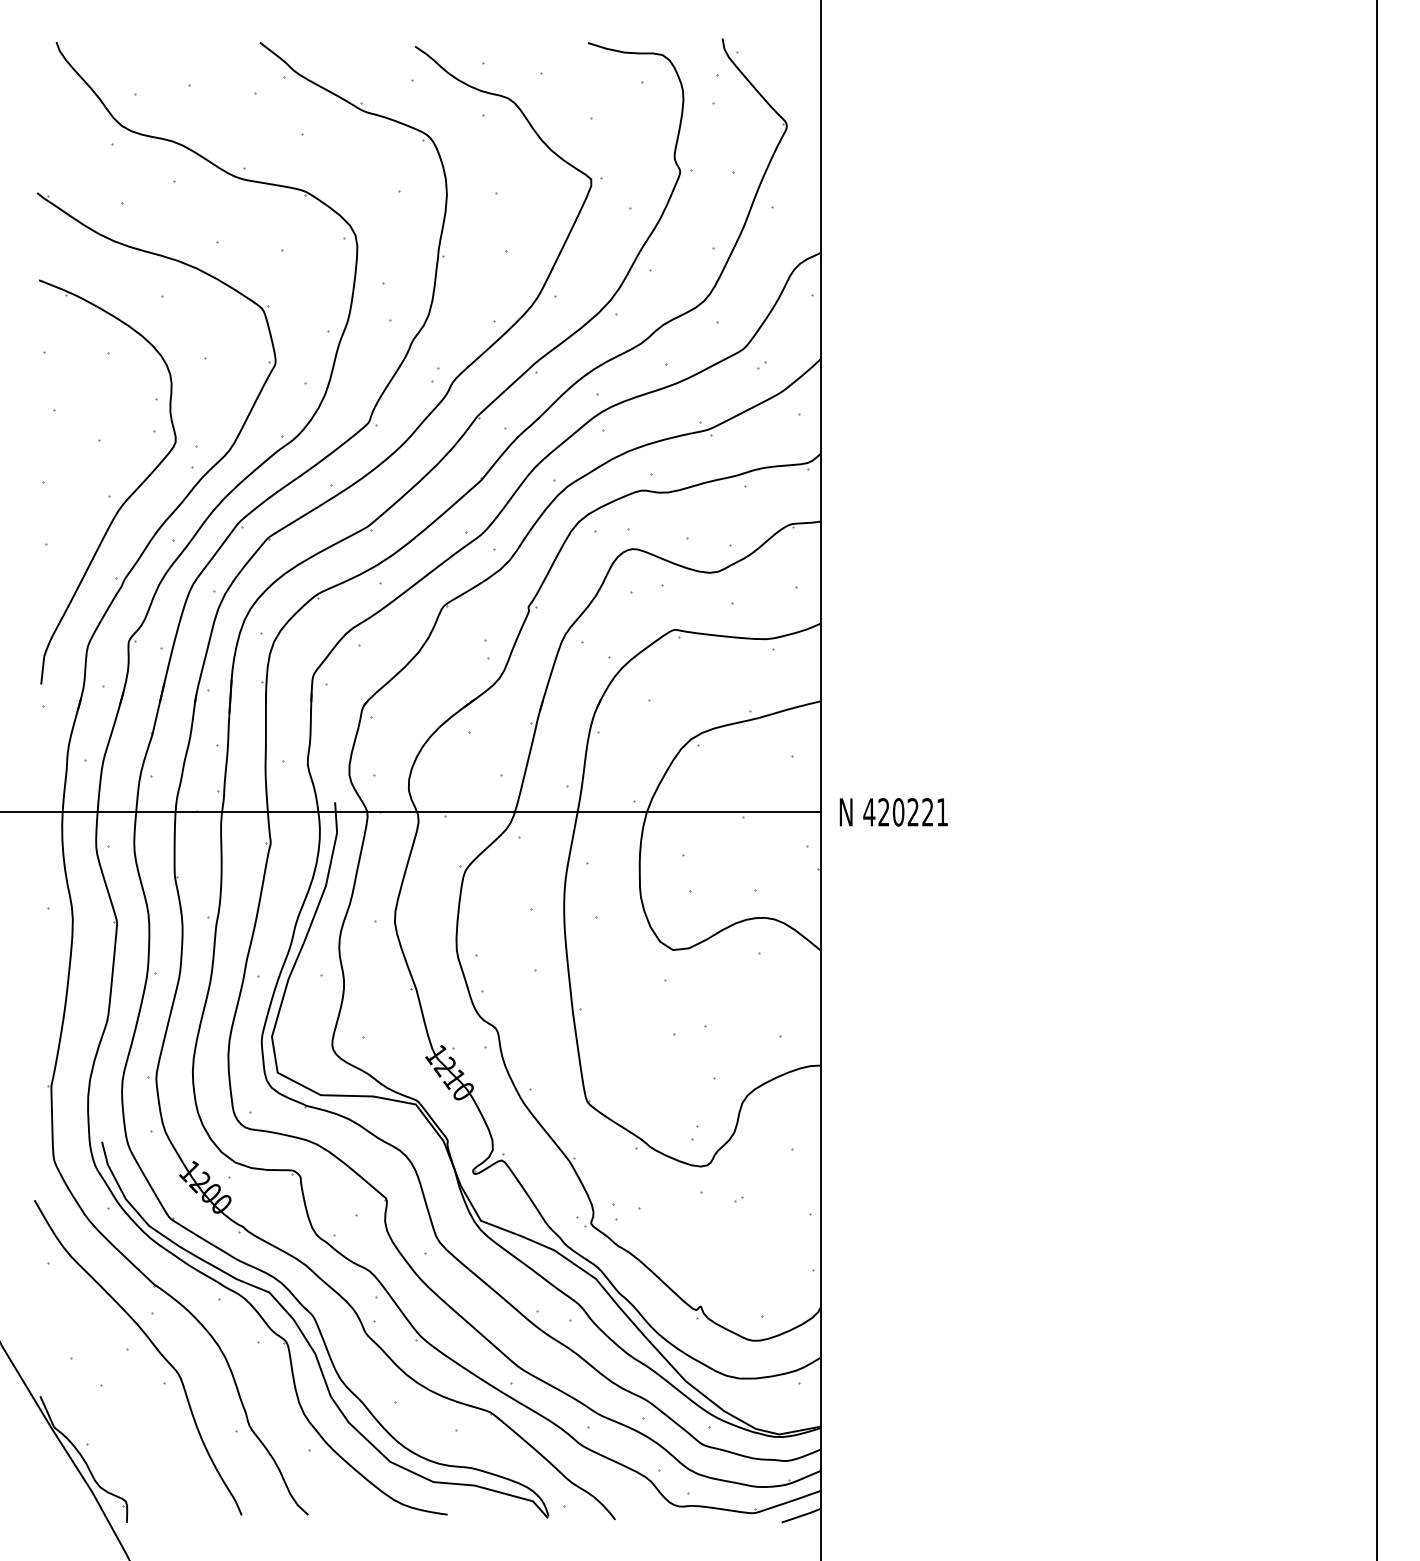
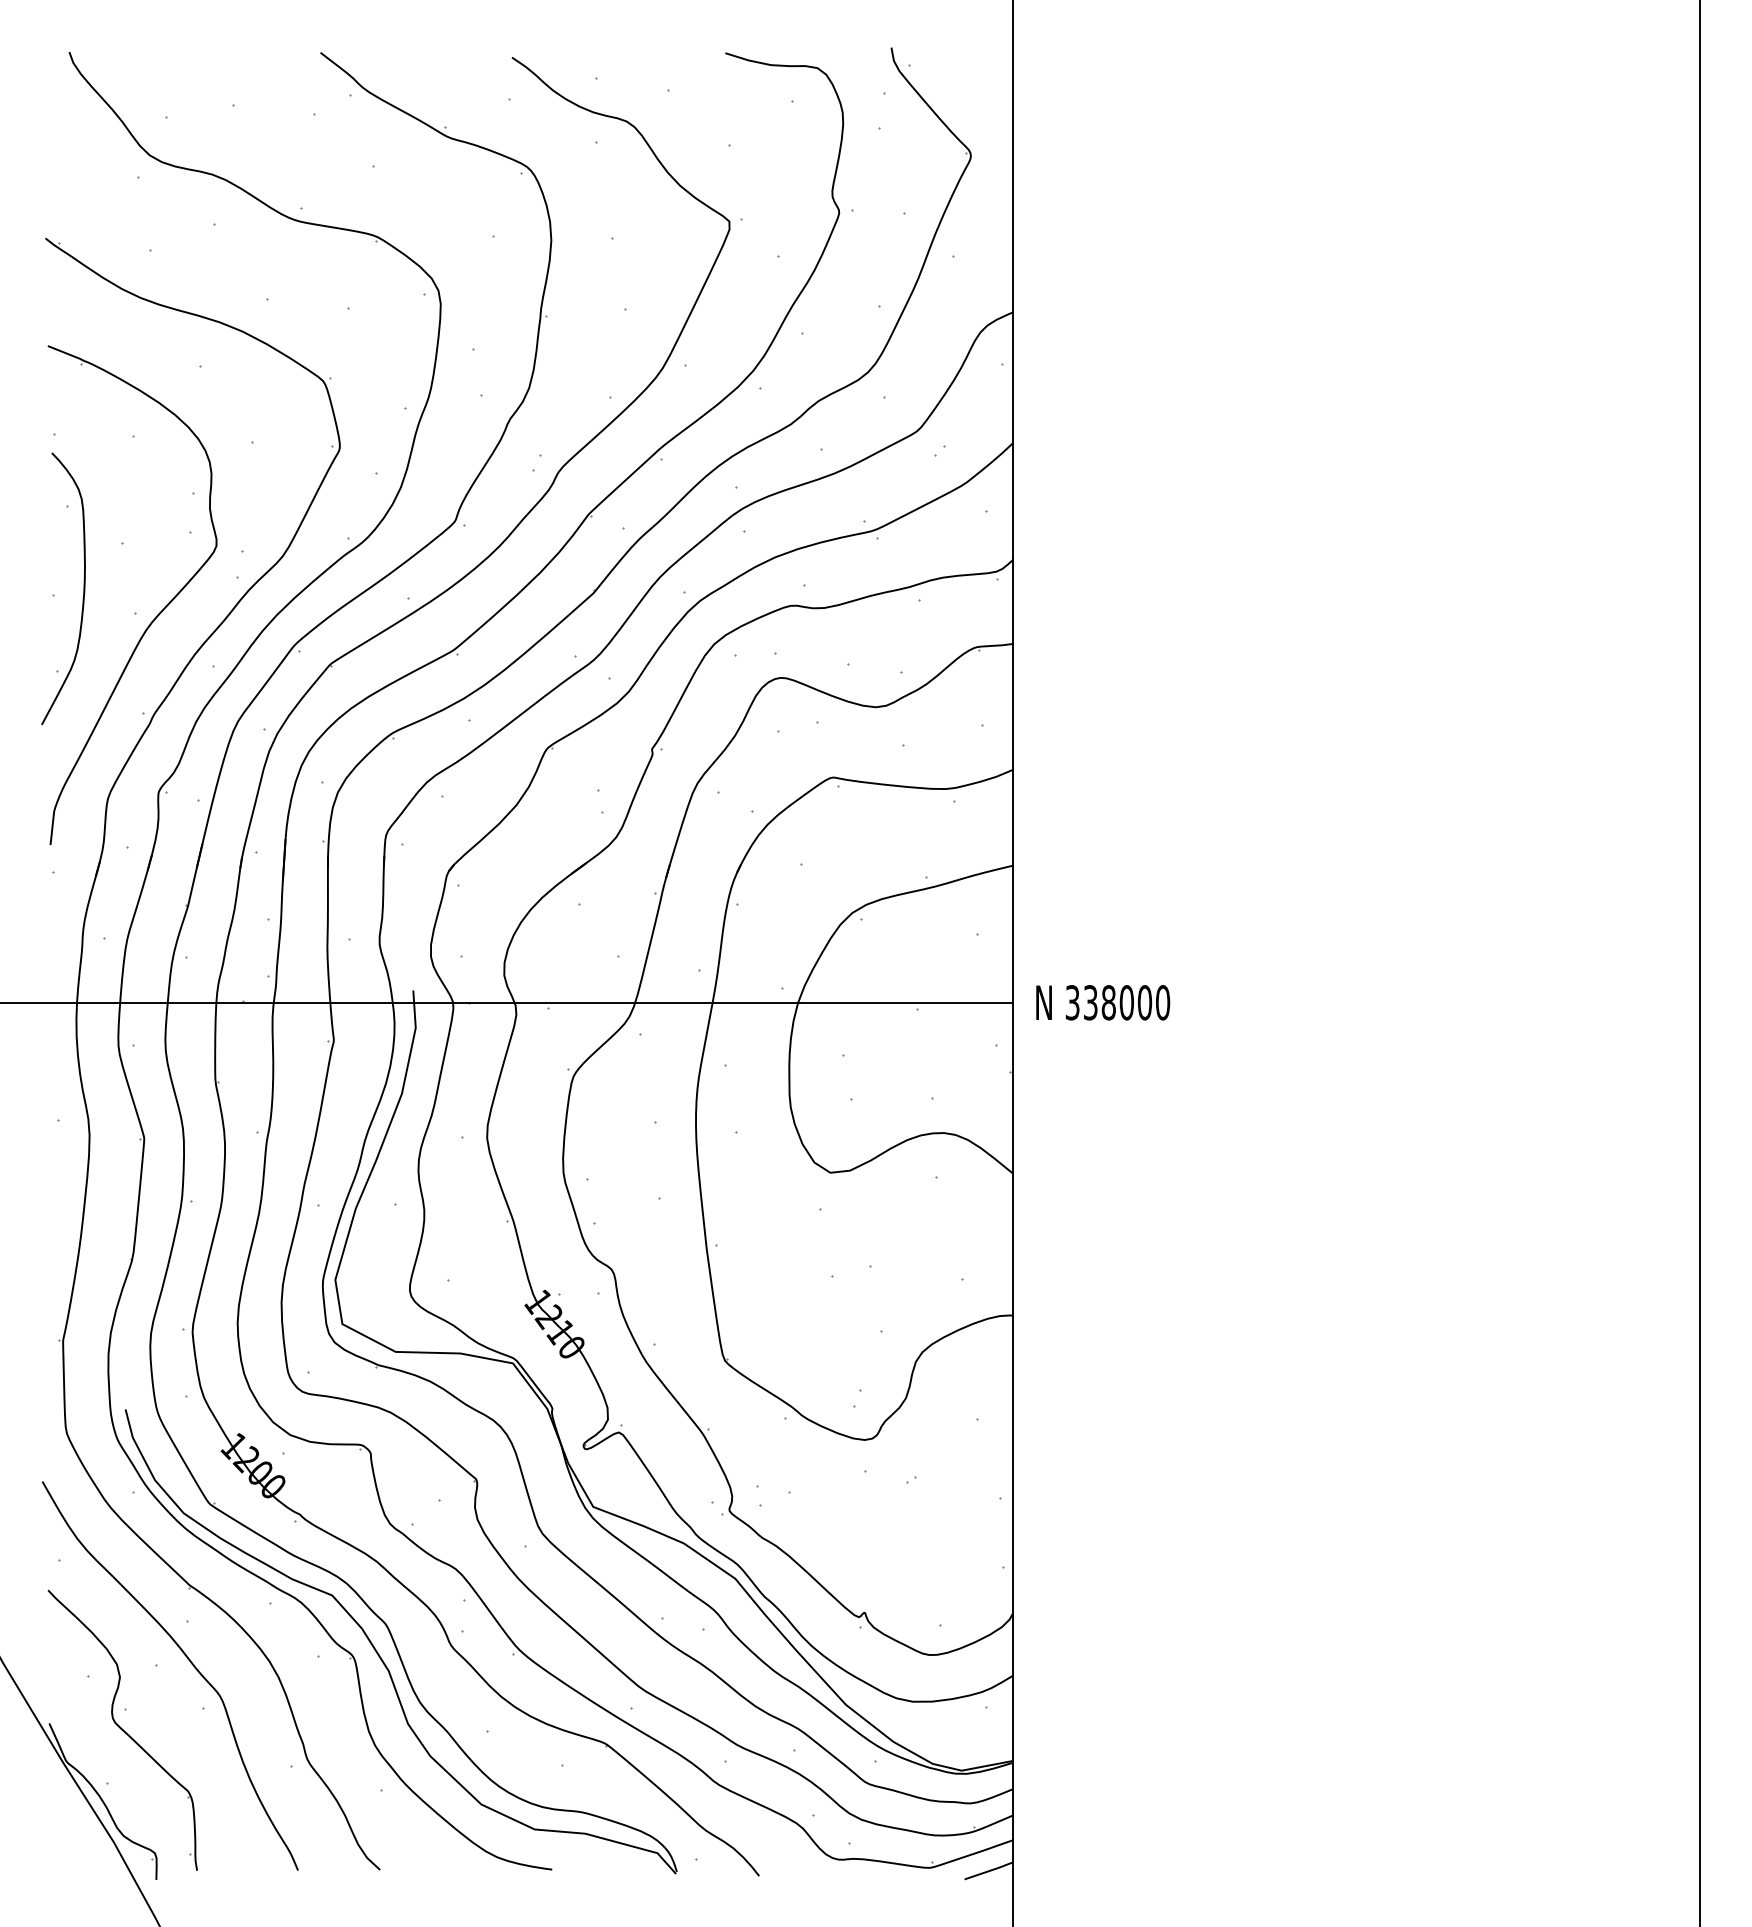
curve: (67, 476) -> (83, 588), added
text: (905, 812) -> (1117, 1002), 420221 -> 338000
part: (99, 1401) -> (122, 1729), added

